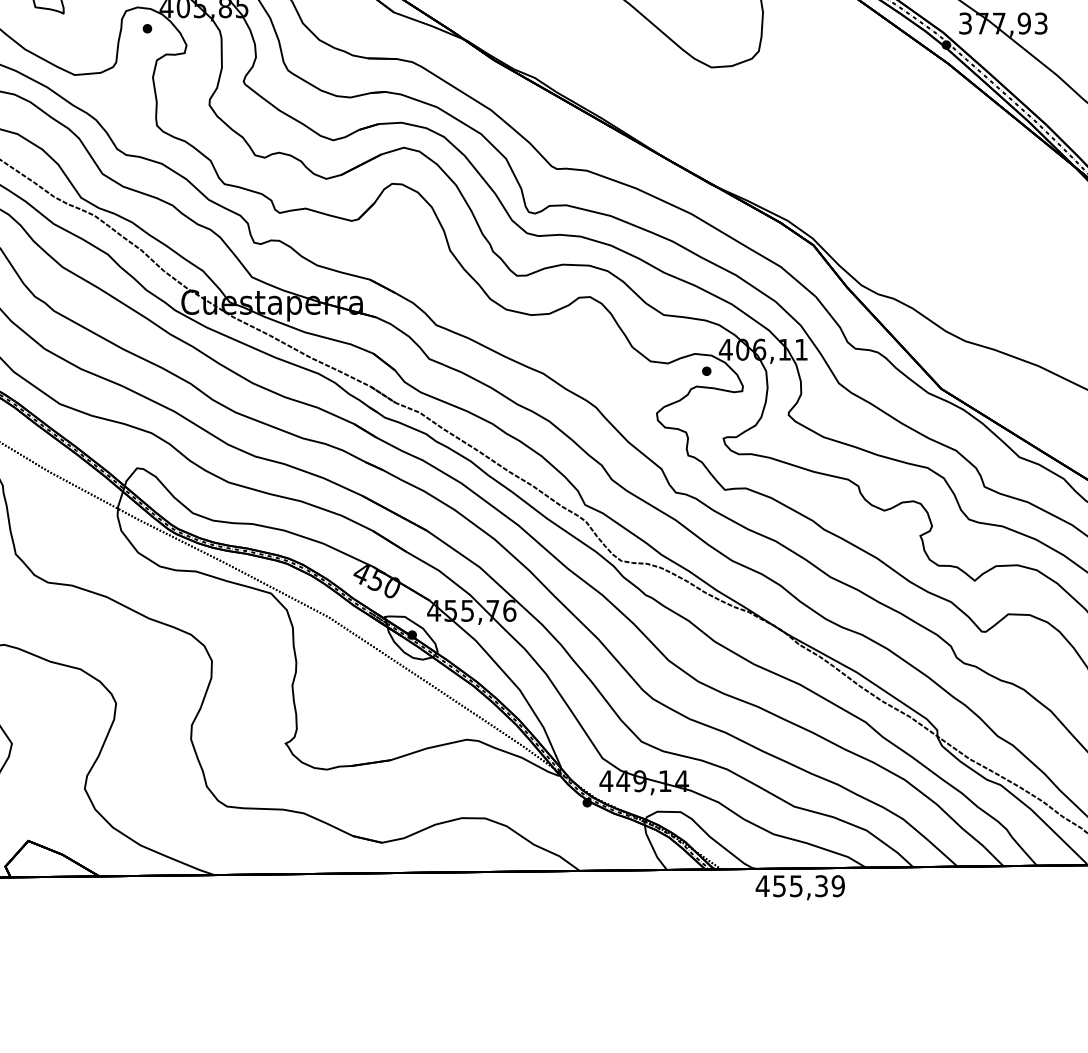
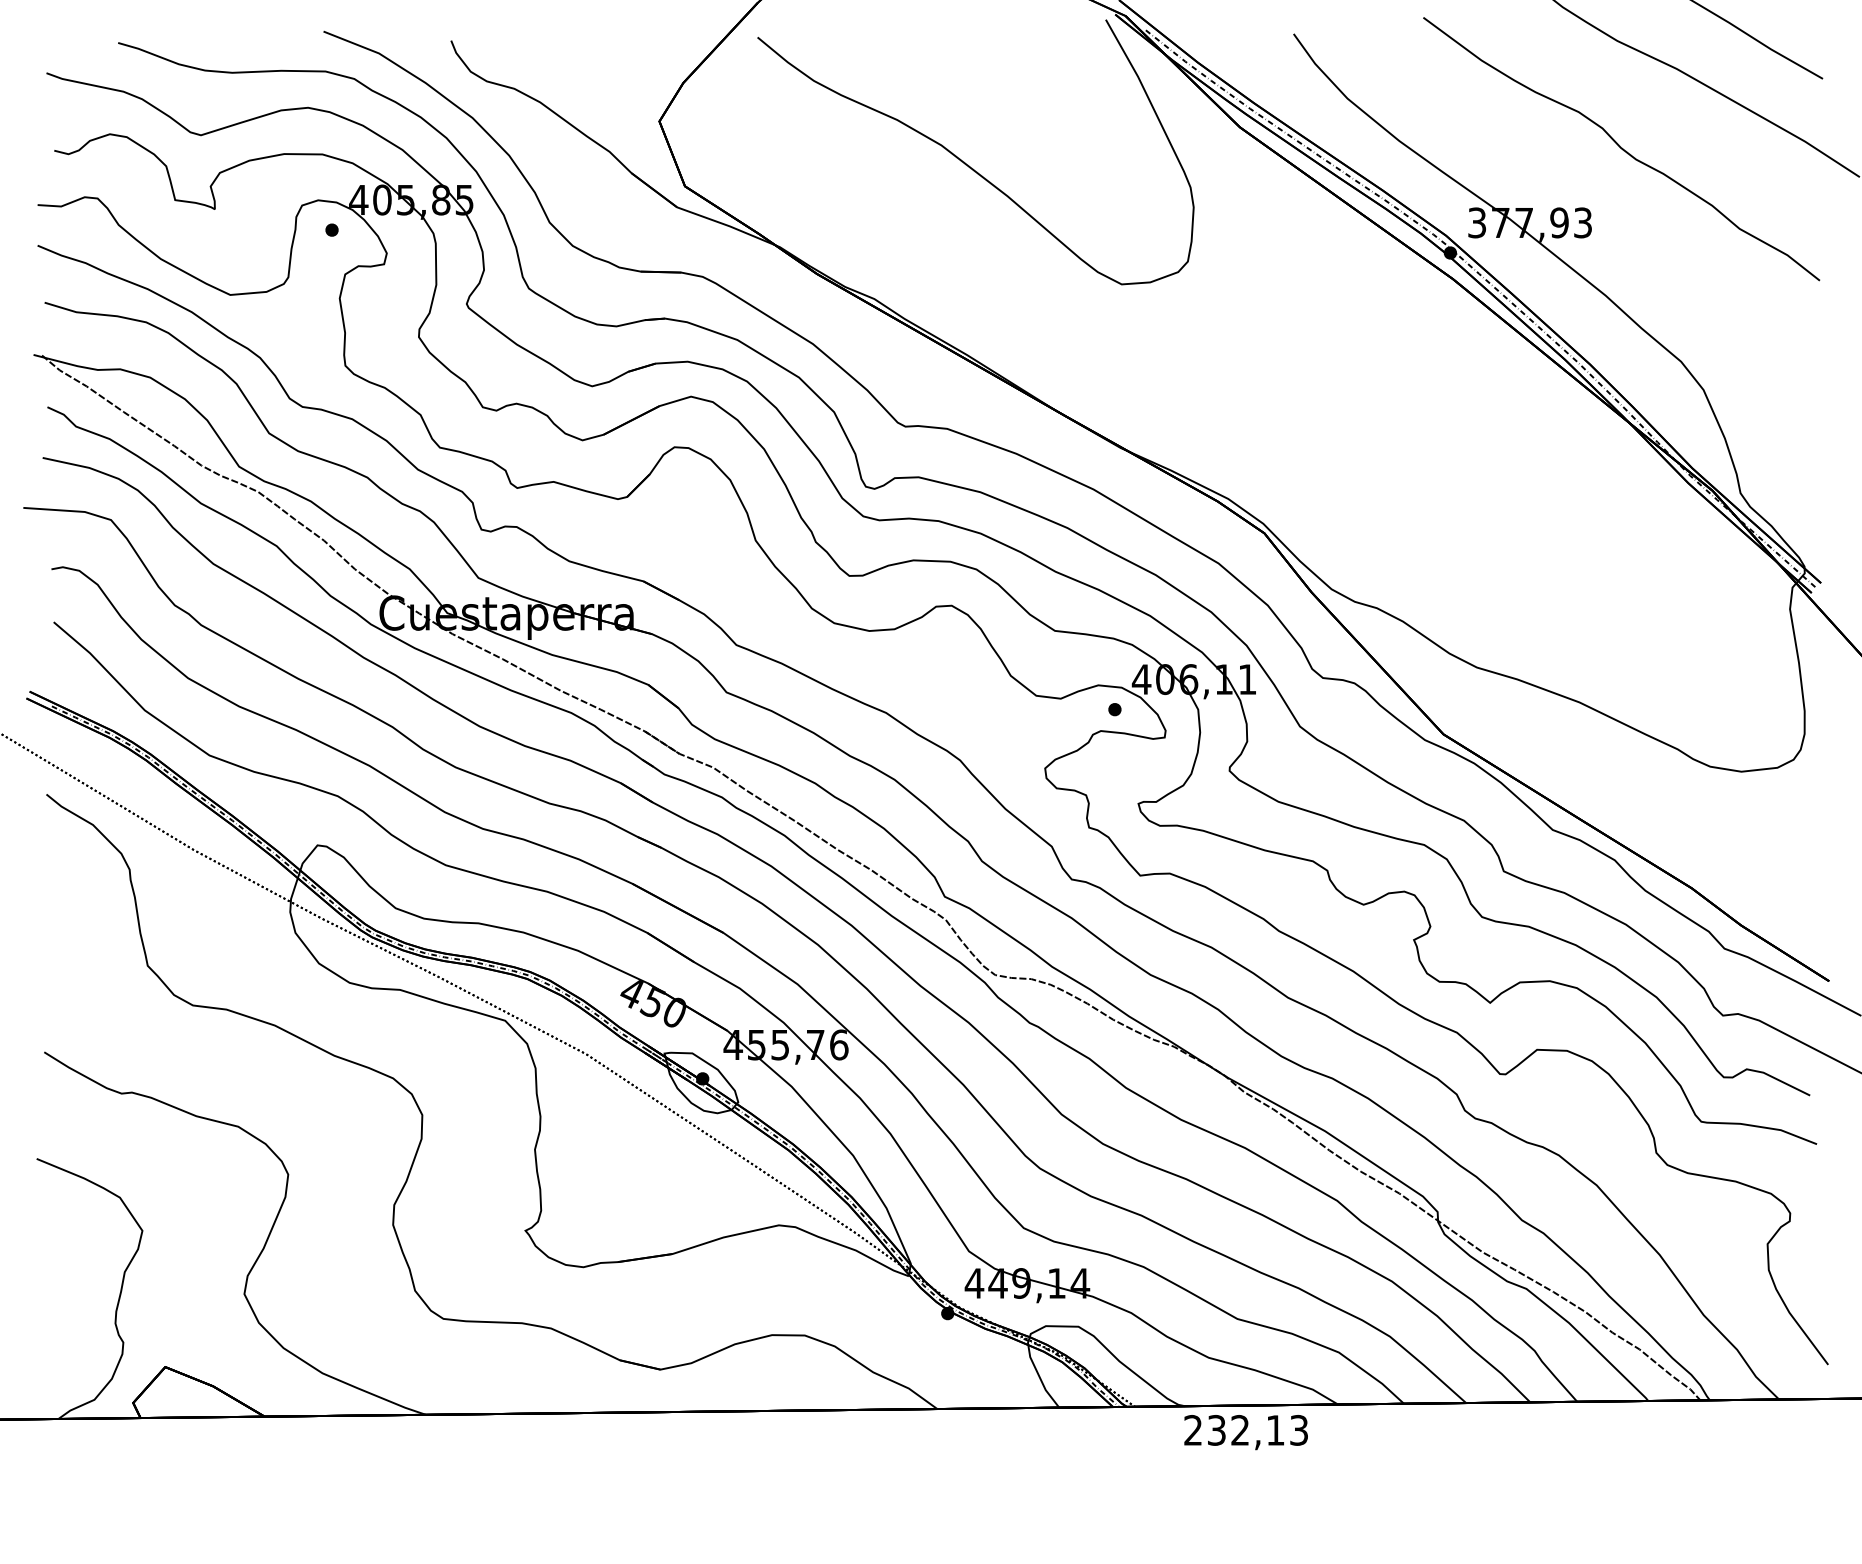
text: (800, 885) -> (1245, 1429), 455,39 -> 232,13

